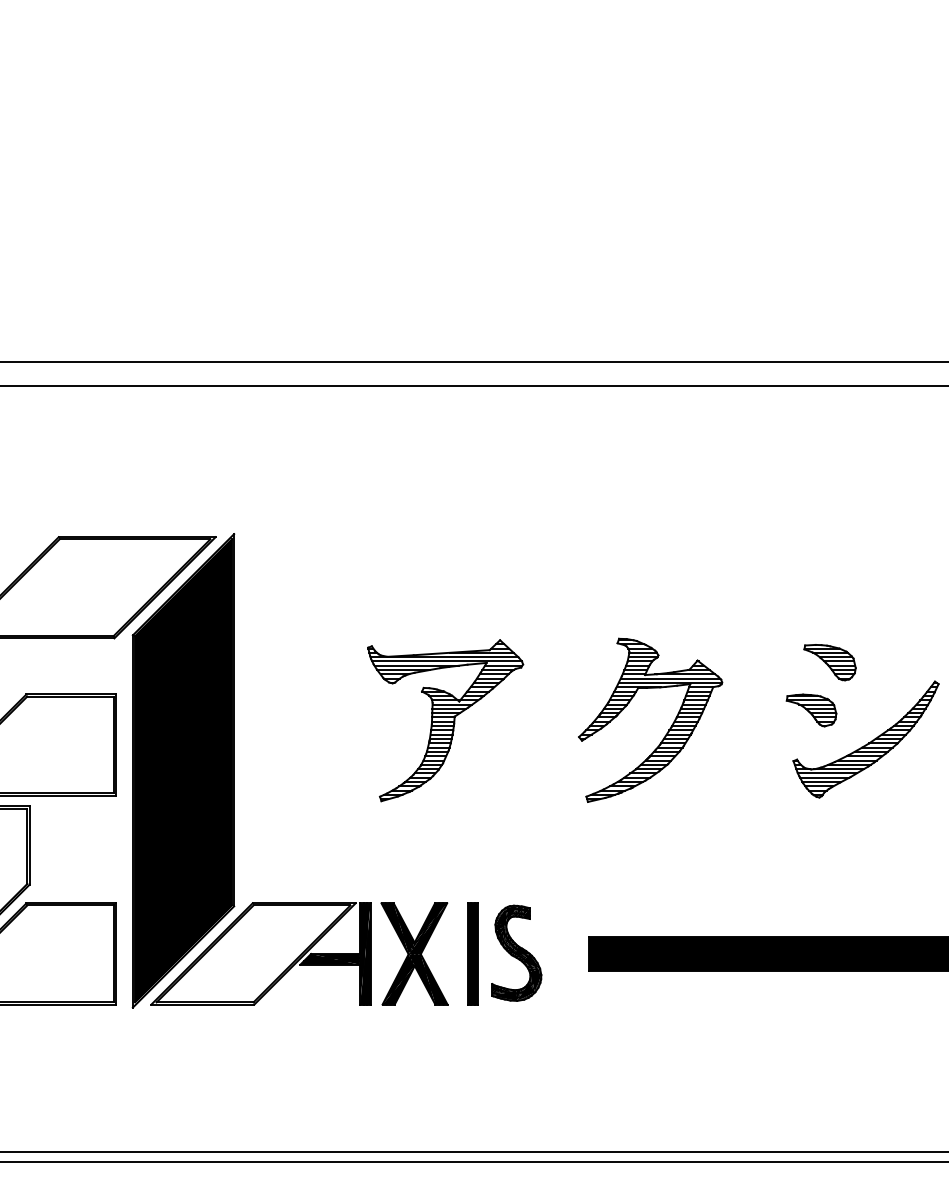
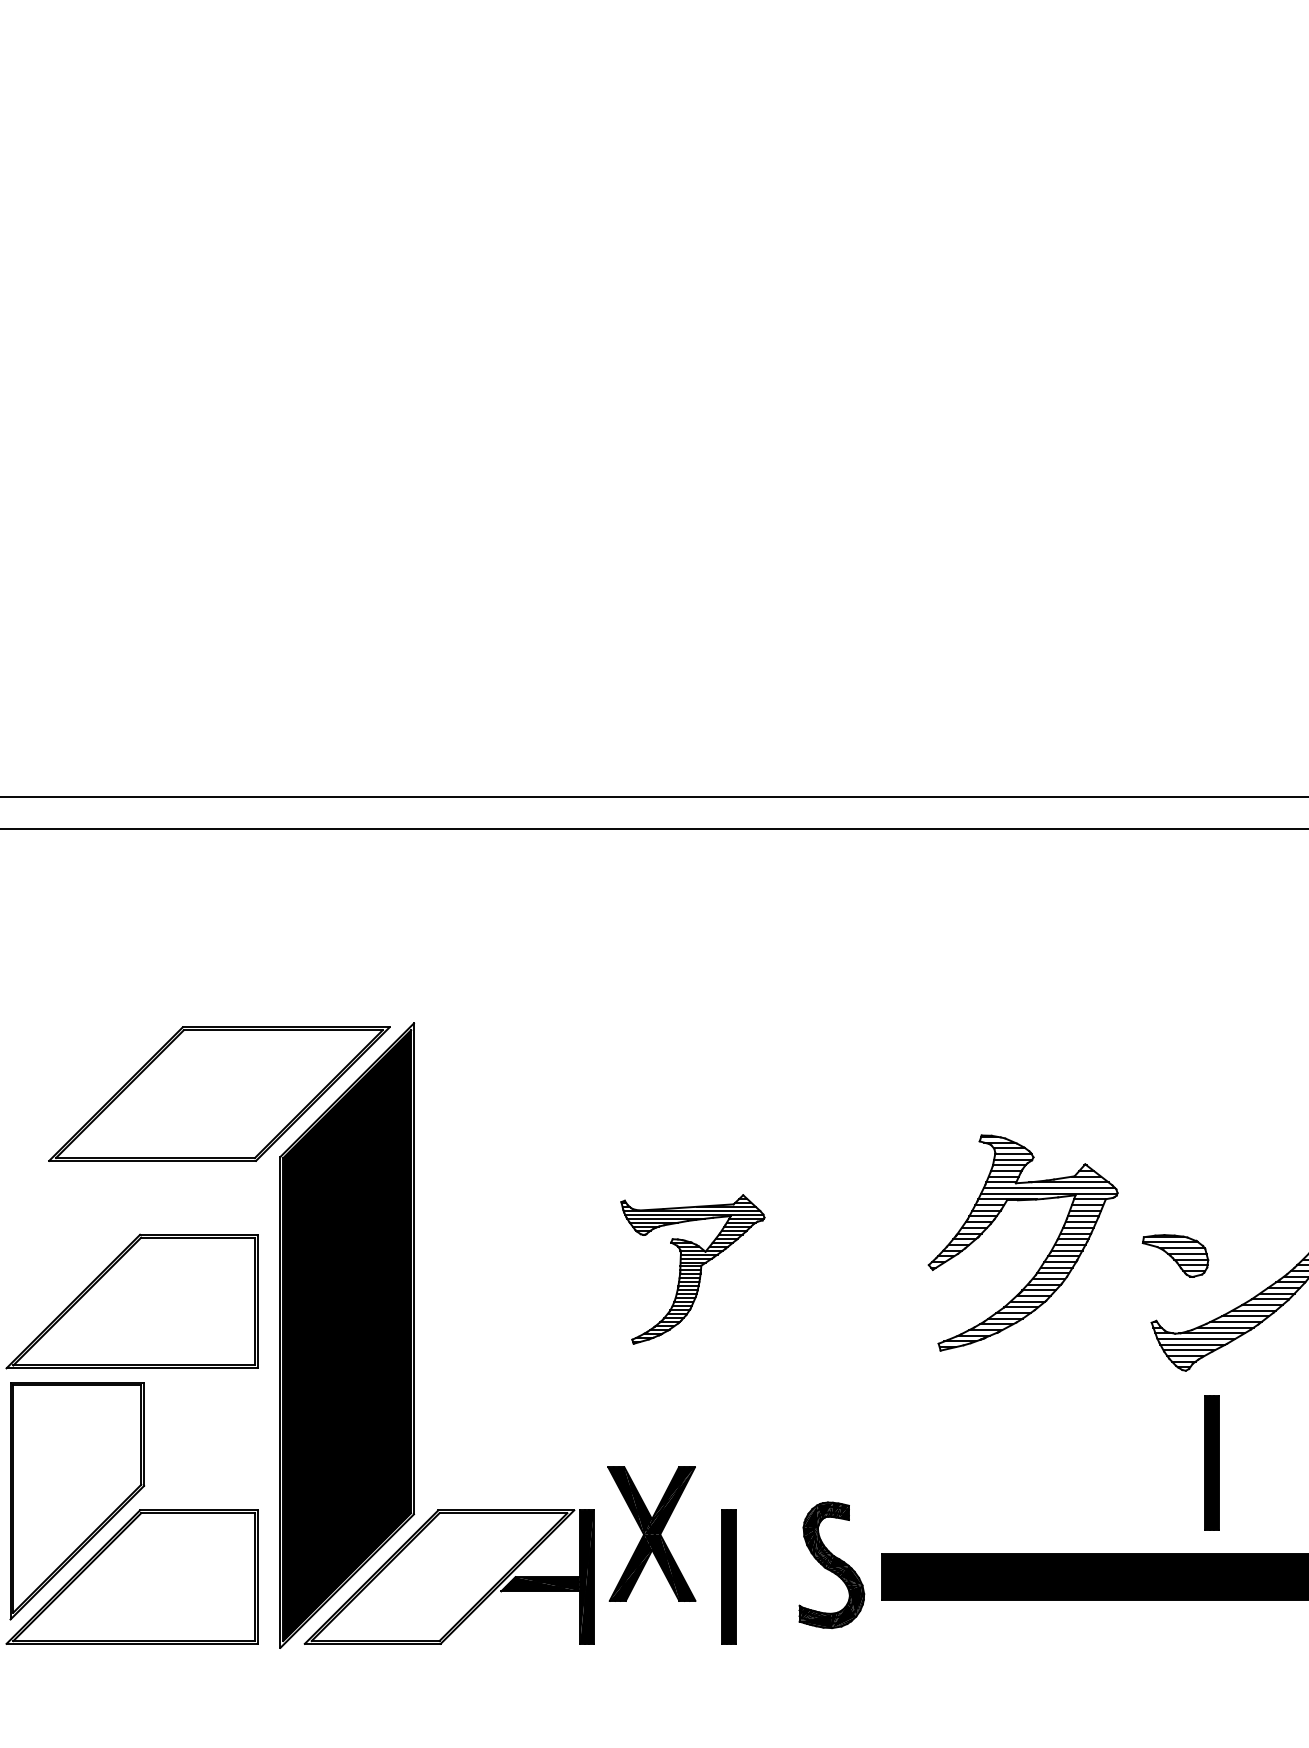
part: (829, 662) -> (1199, 1192), removed
part: (445, 720) -> (692, 1269), size x0.7
part: (668, 730) -> (1046, 1256), moved
part: (838, 867) -> (1211, 1462), added
part: (516, 952) -> (831, 1564), moved
part: (414, 953) -> (651, 1533), moved

